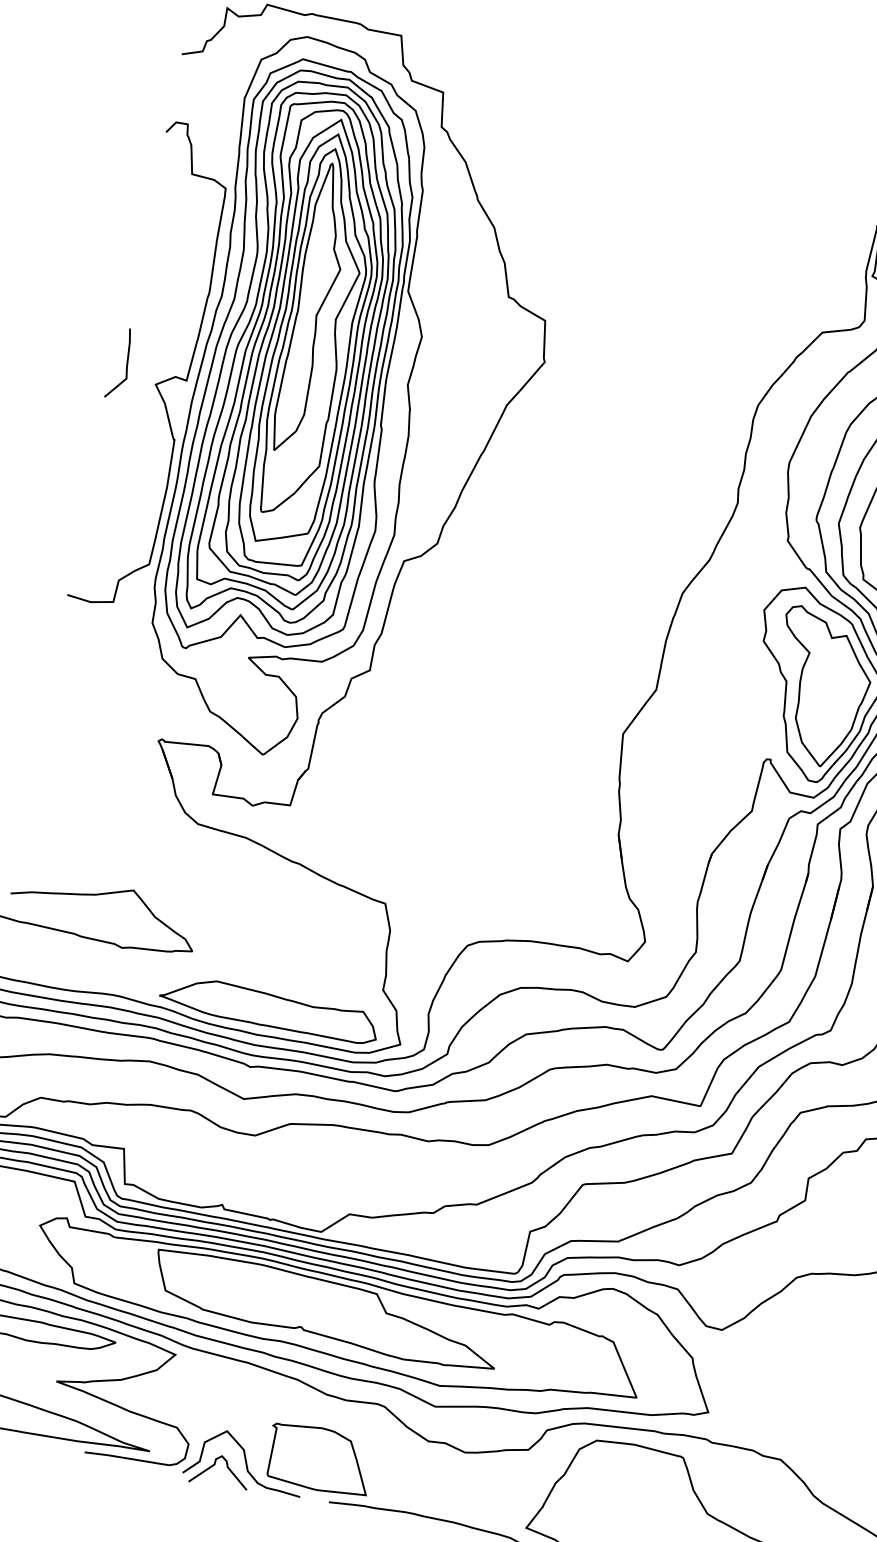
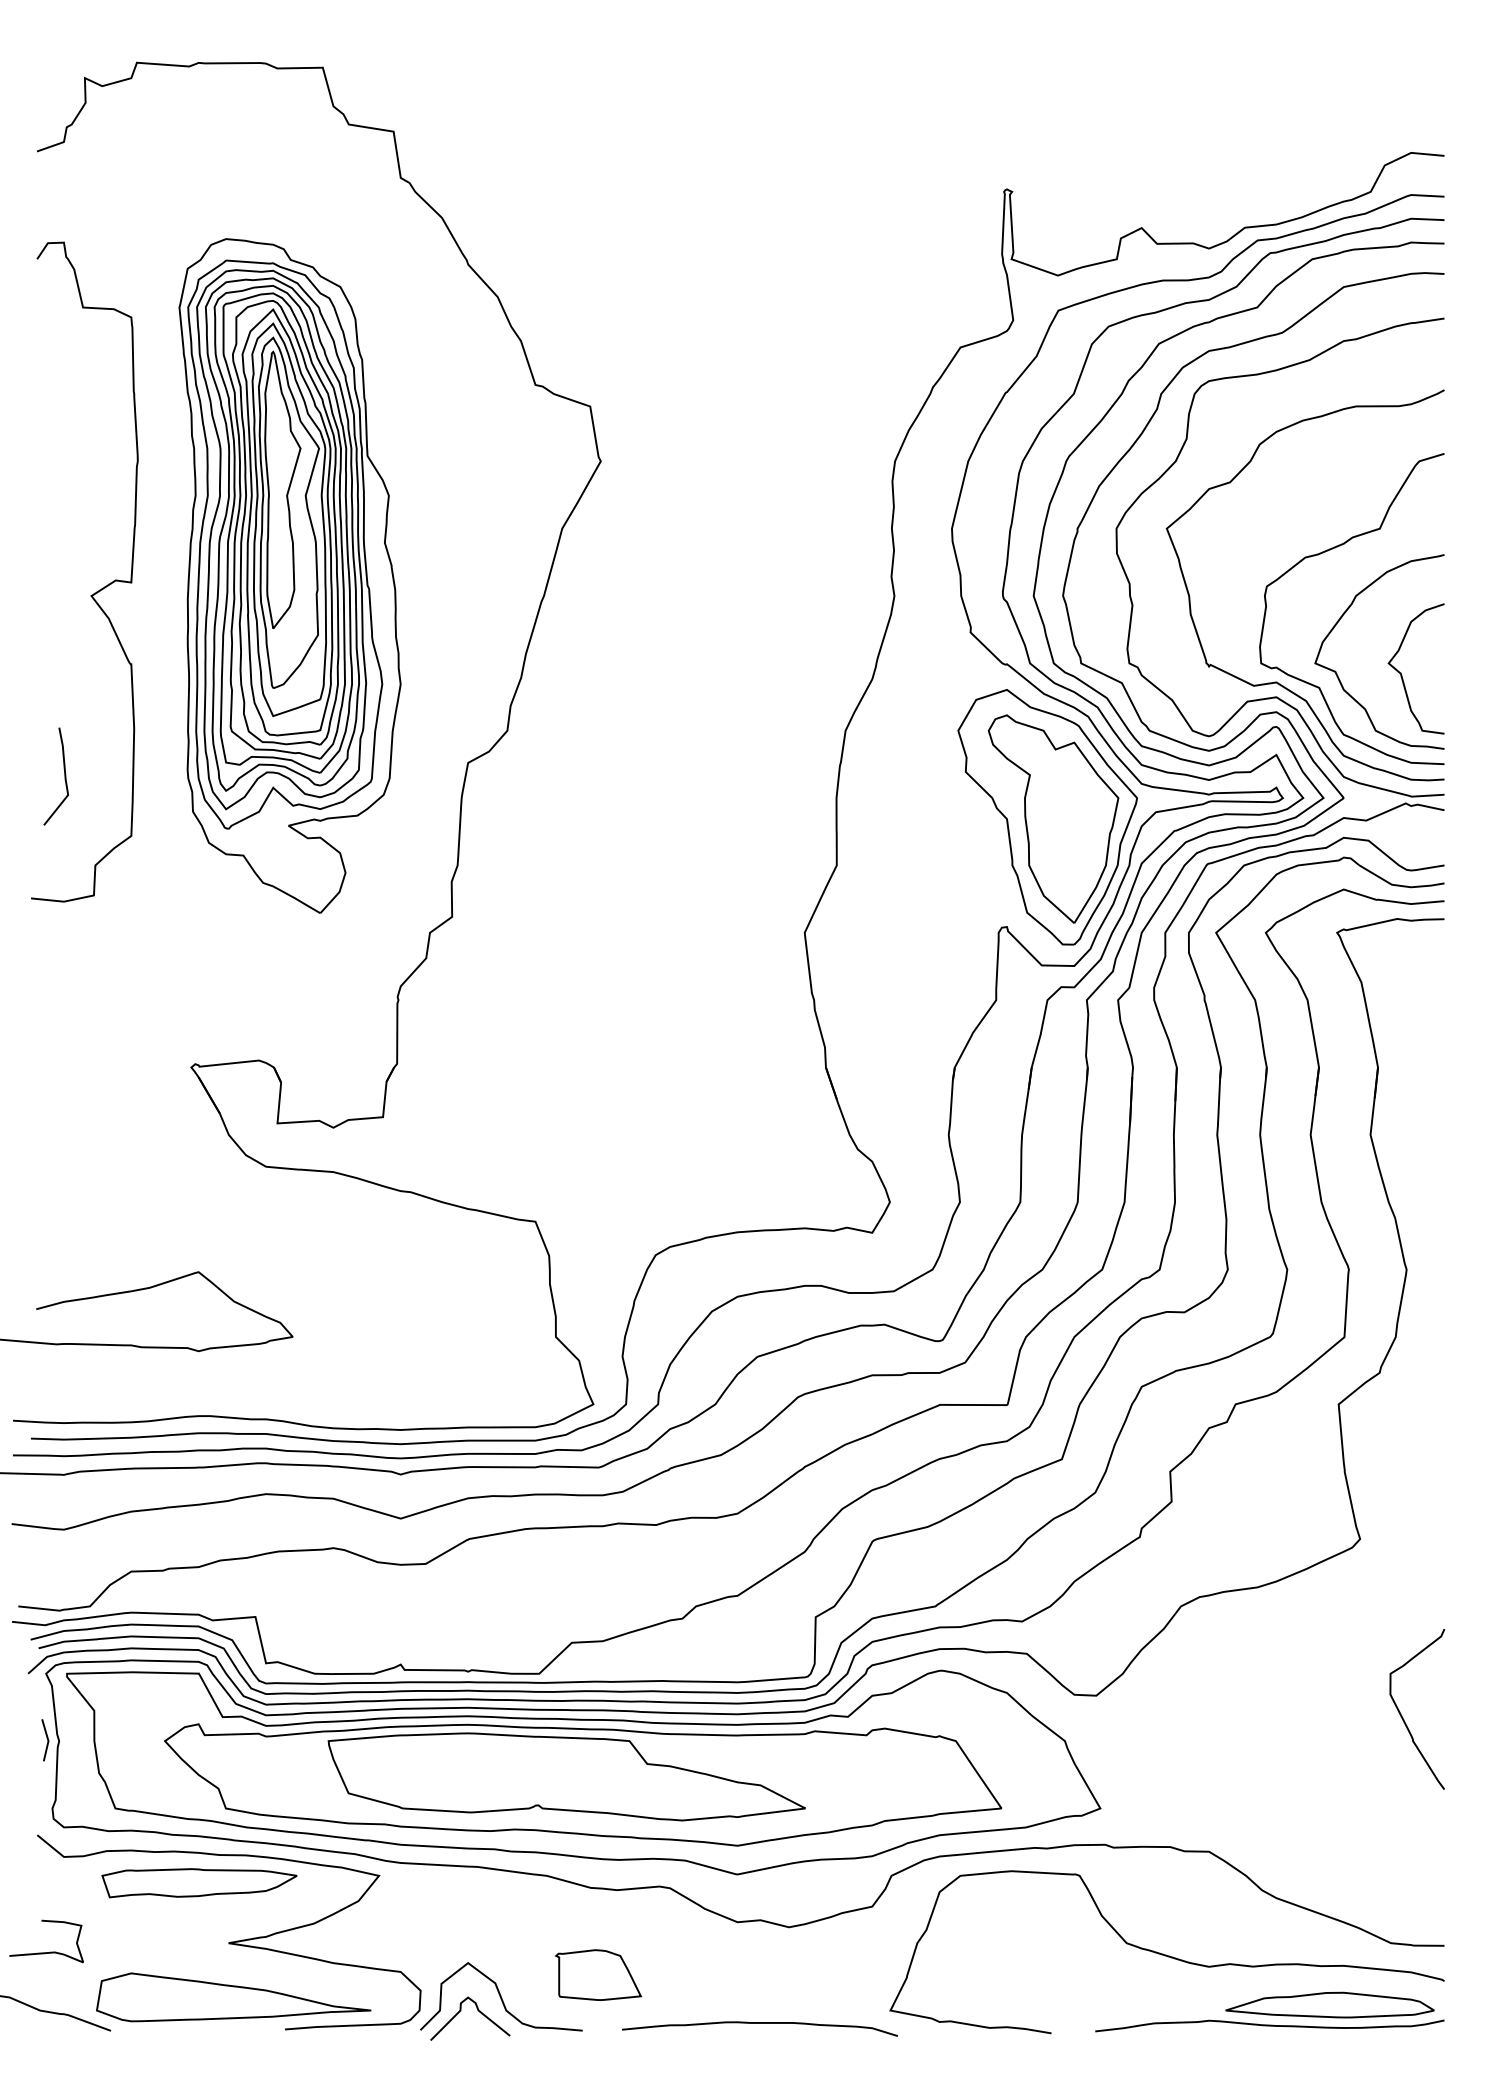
line: (126, 364) -> (64, 776), moved
part: (302, 398) -> (289, 575), size x0.7
part: (269, 1009) -> (410, 1392), removed
part: (319, 1458) -> (598, 1974), size x0.6

